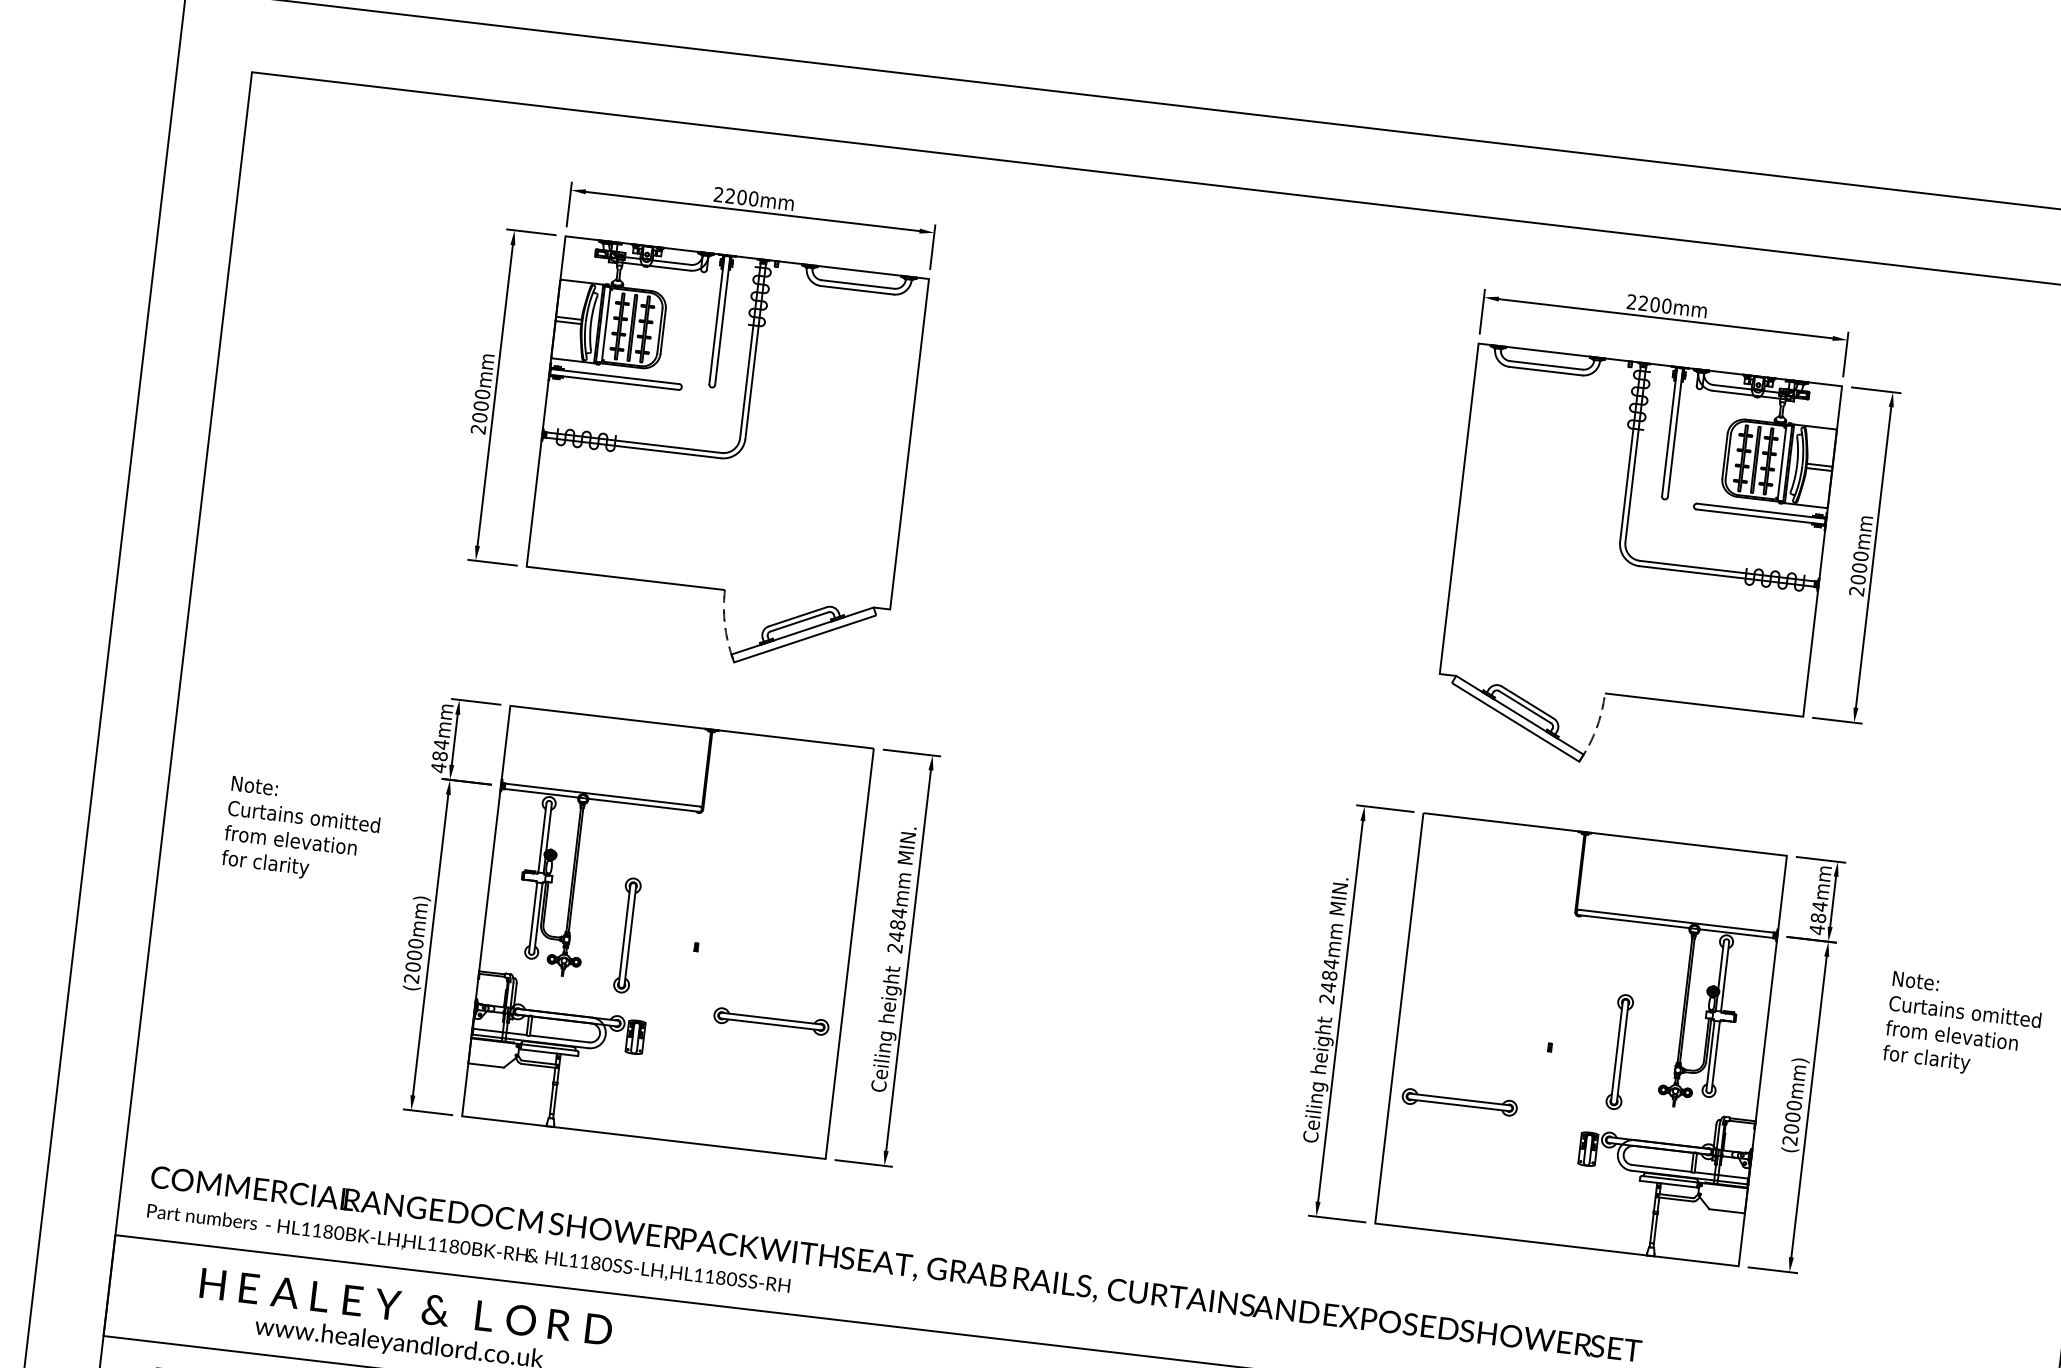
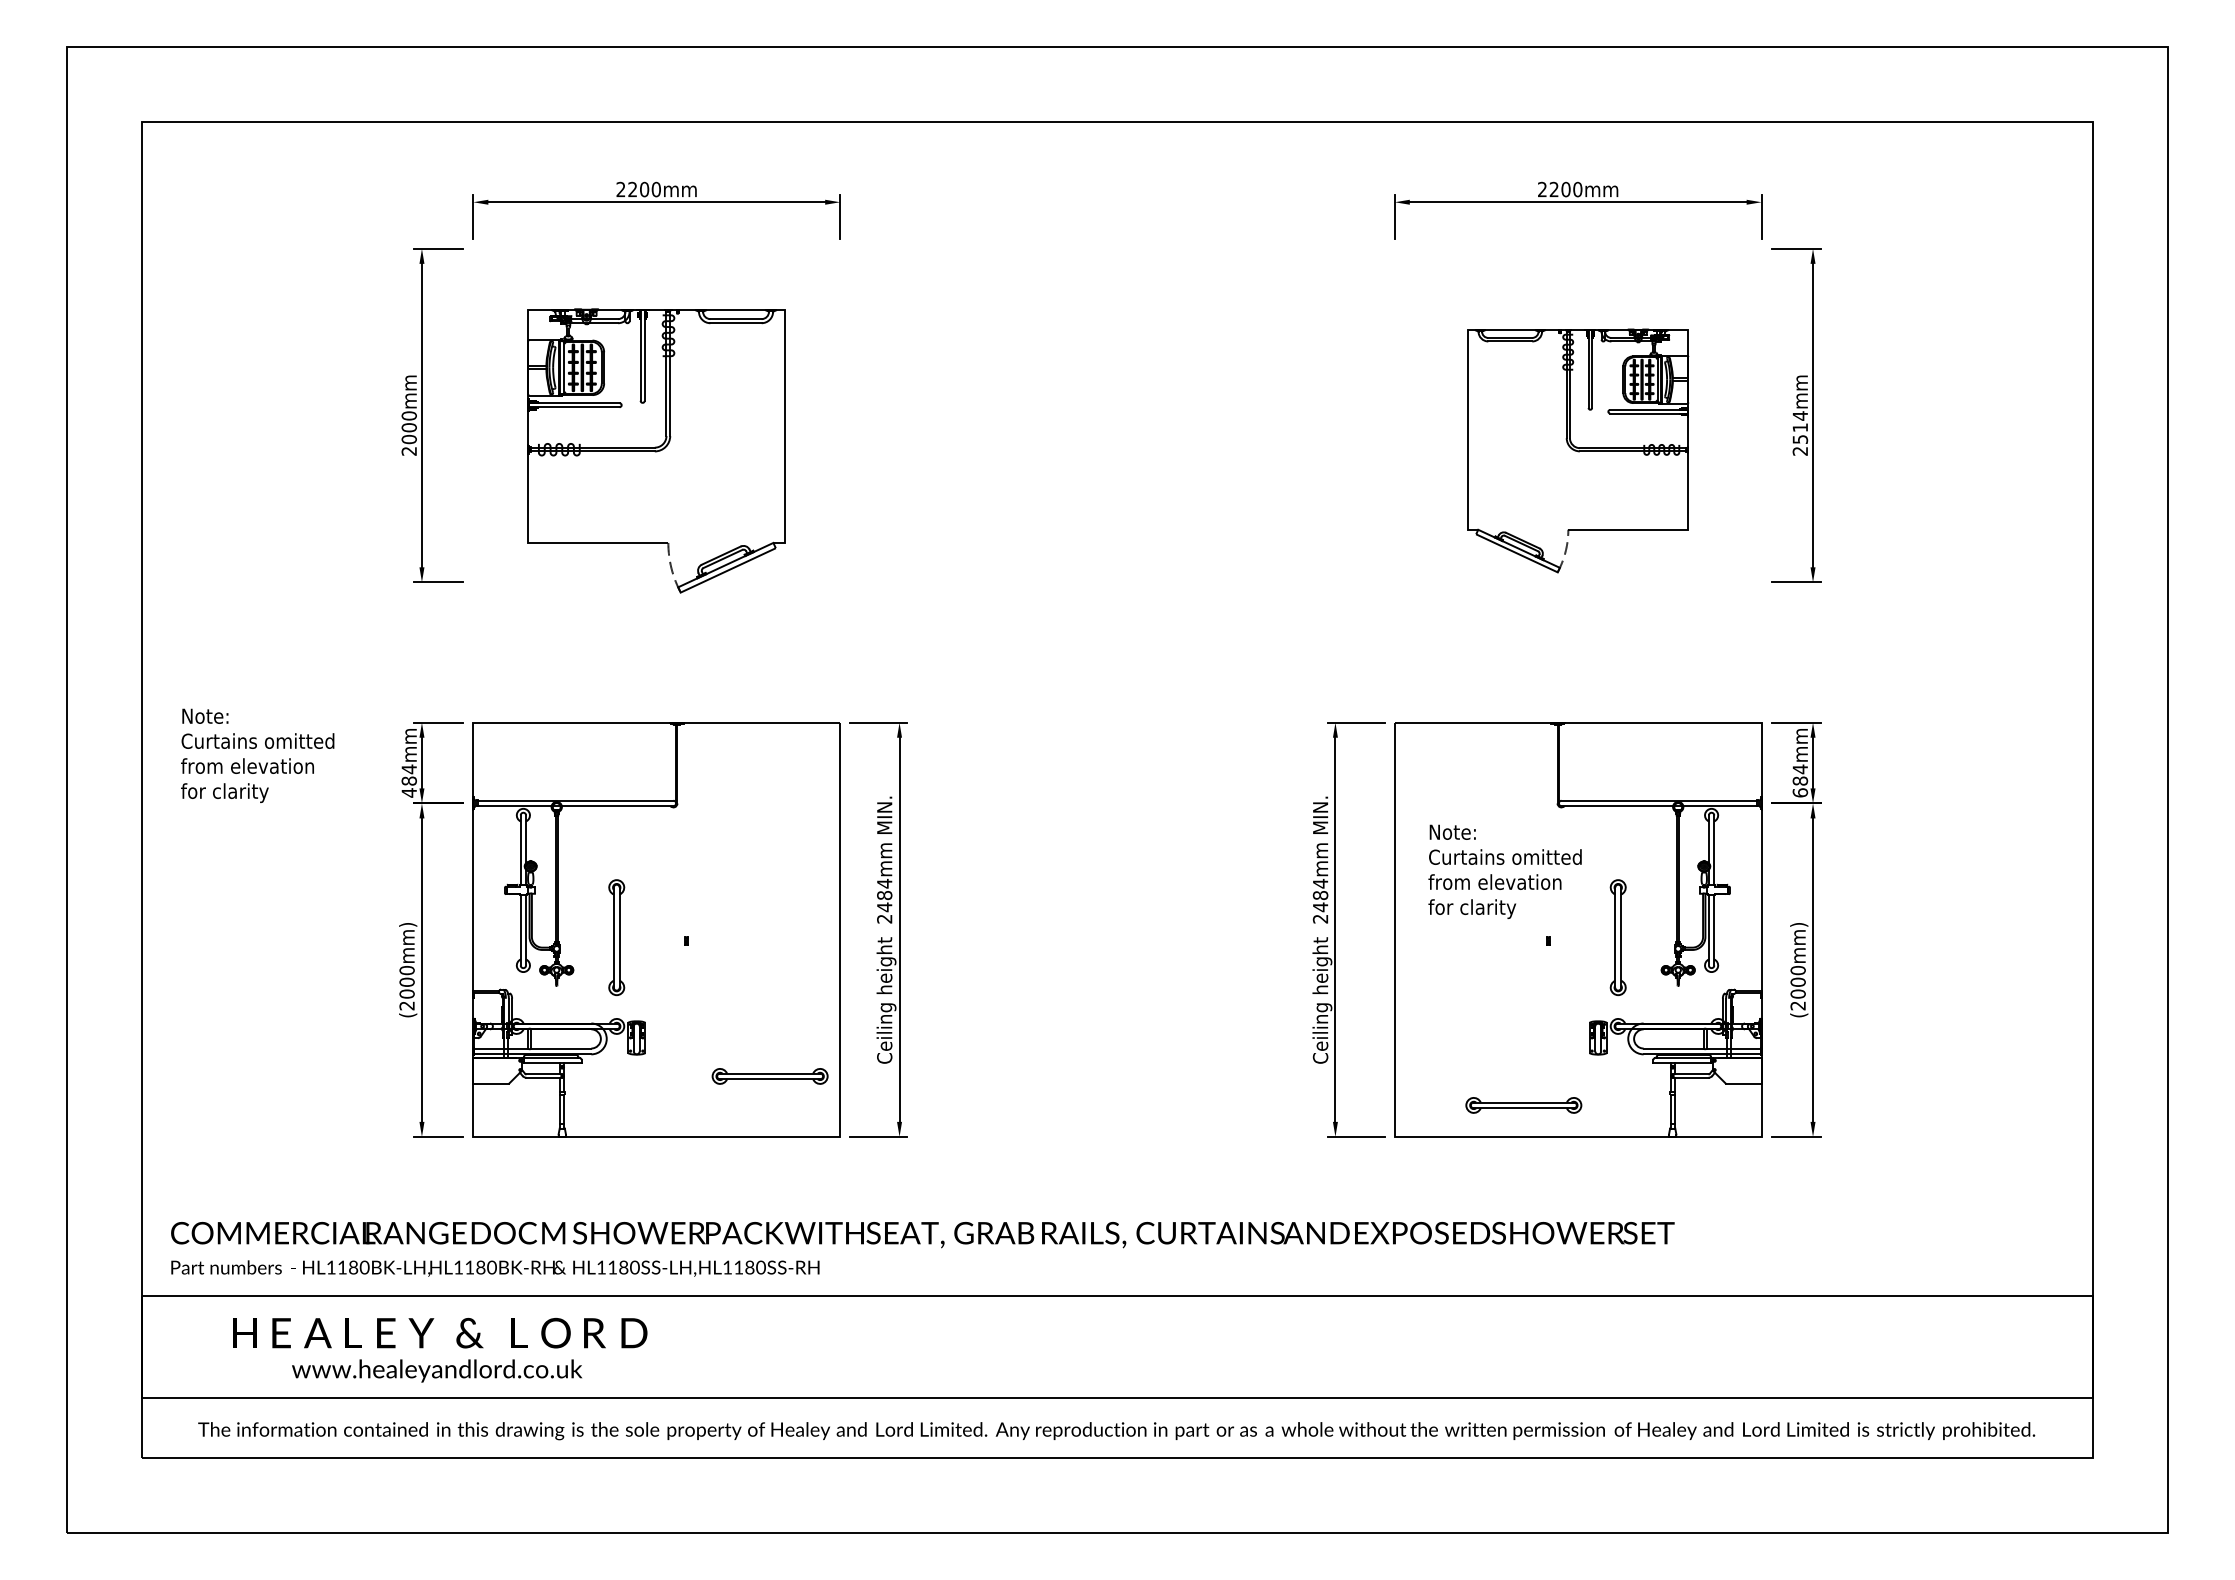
part: (723, 457) -> (656, 450), size x0.7
part: (1637, 564) -> (1578, 450), size x0.6
text: (1859, 567) -> (1800, 427), 2000mm -> 2514mm
text: (301, 830) -> (257, 755), moved
text: (1817, 929) -> (1800, 792), 484mm -> 684mm
part: (770, 1021) -> (769, 1076), moved
text: (1962, 1025) -> (1504, 871), moved
part: (1459, 1102) -> (1523, 1105), moved

